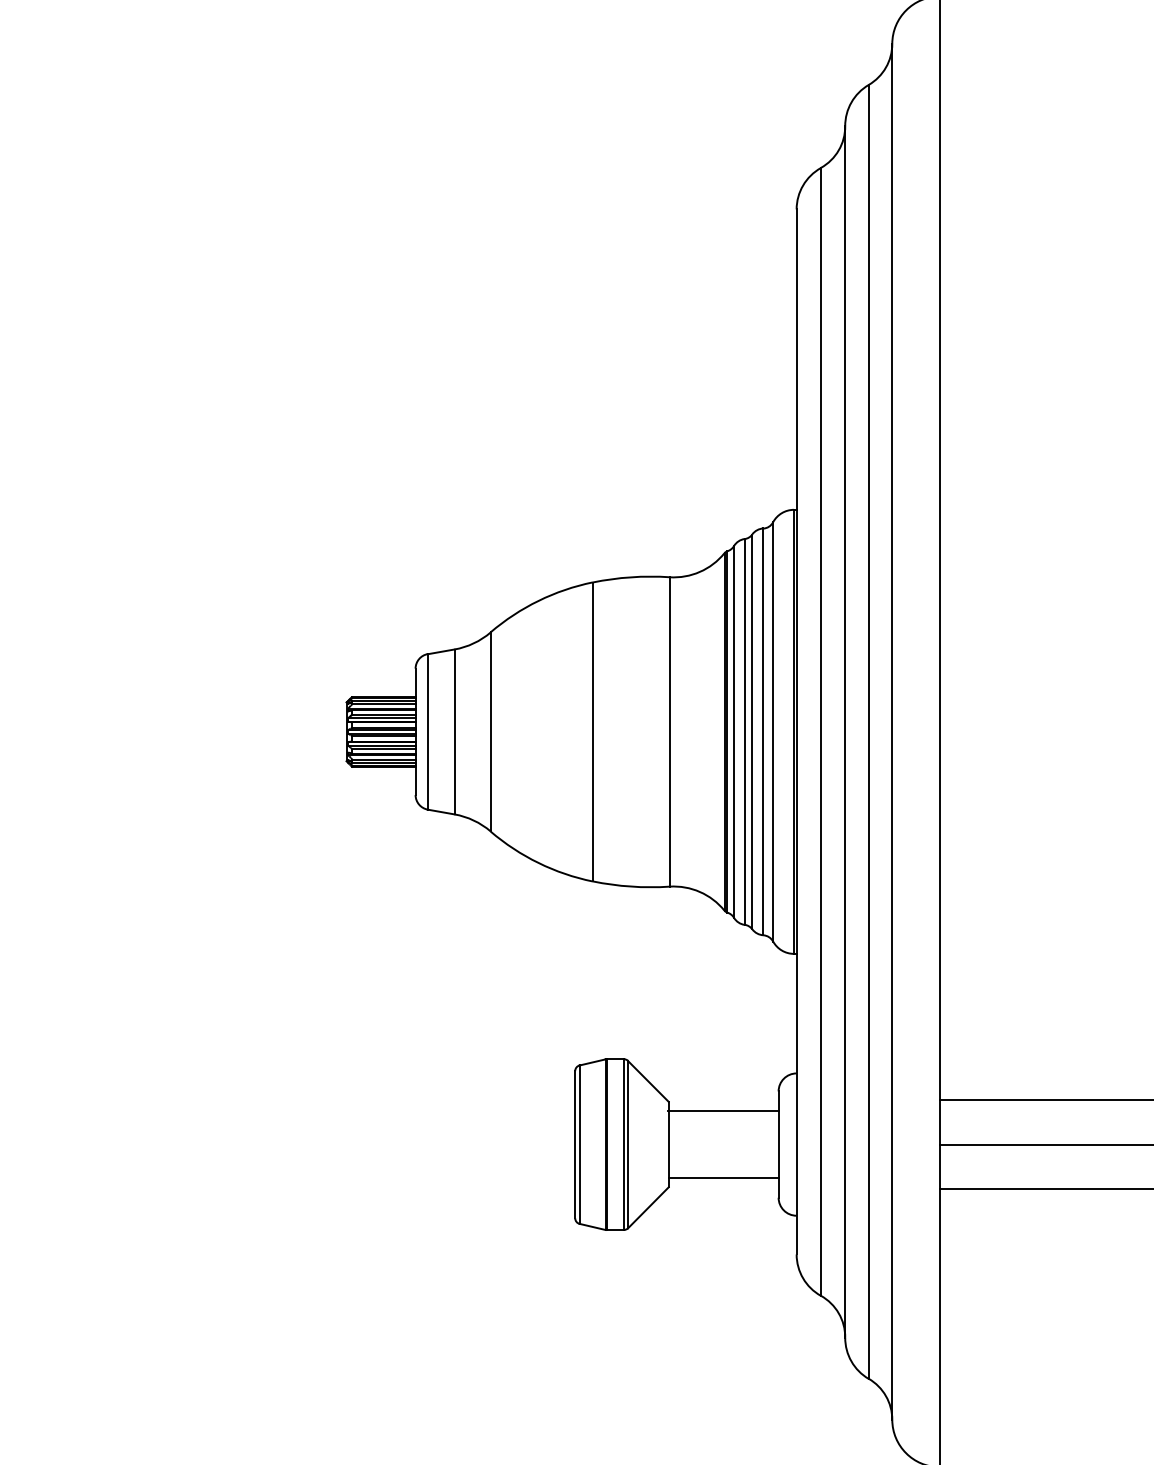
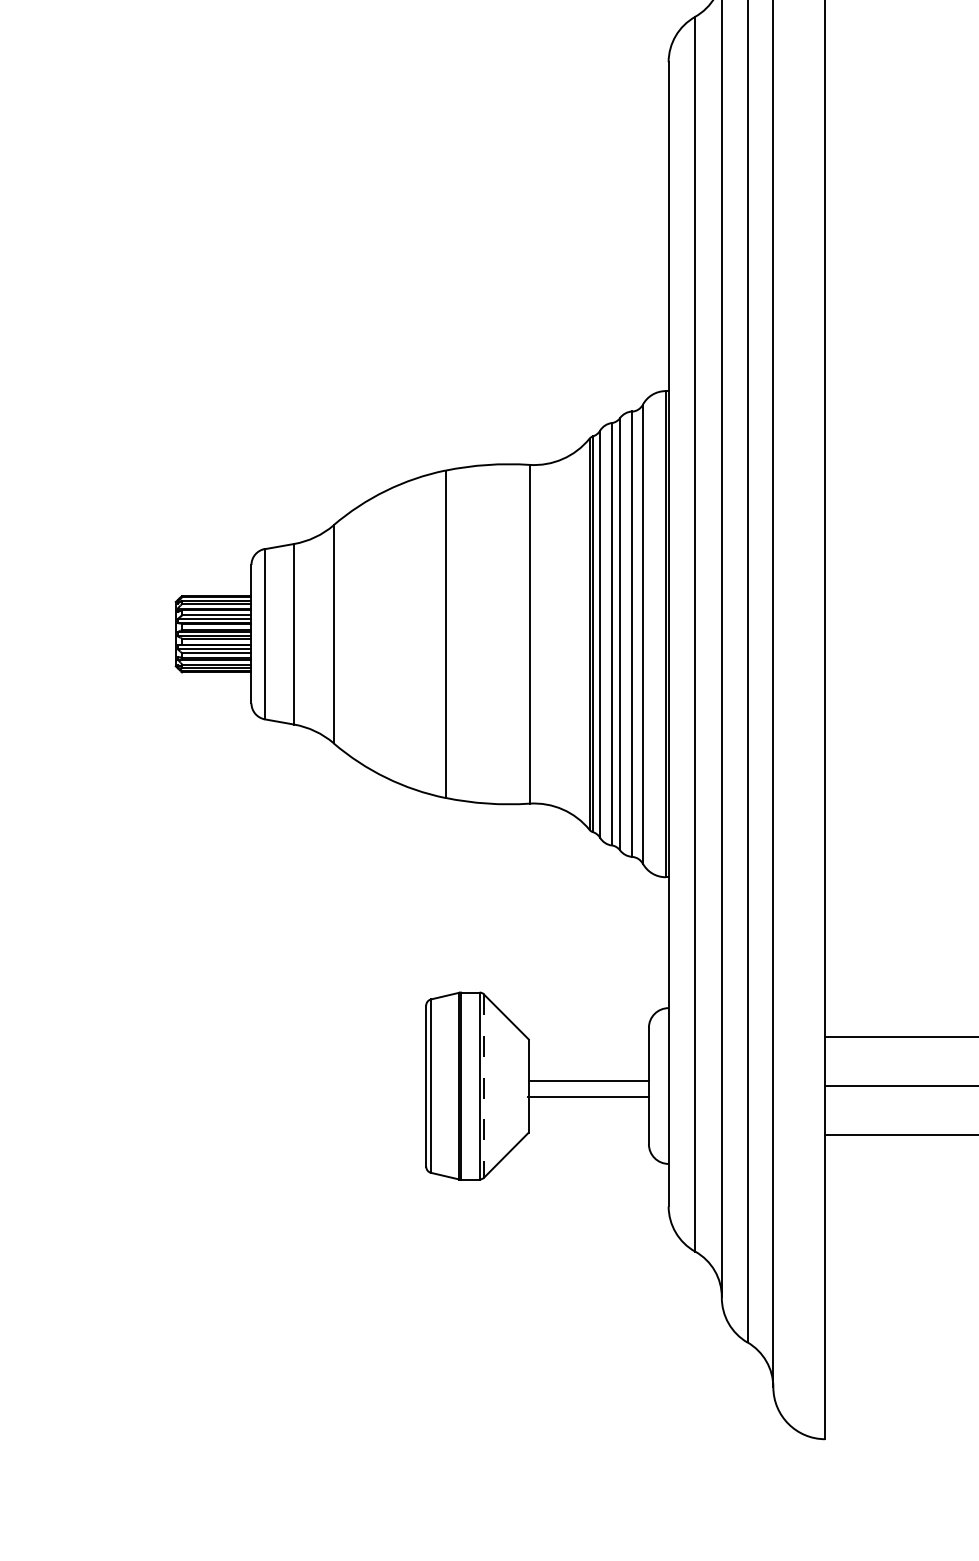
line: (723, 1111) -> (588, 1097), moved
line: (628, 1144) -> (484, 1085), solid -> dashed
line: (723, 1178) -> (588, 1081), moved

